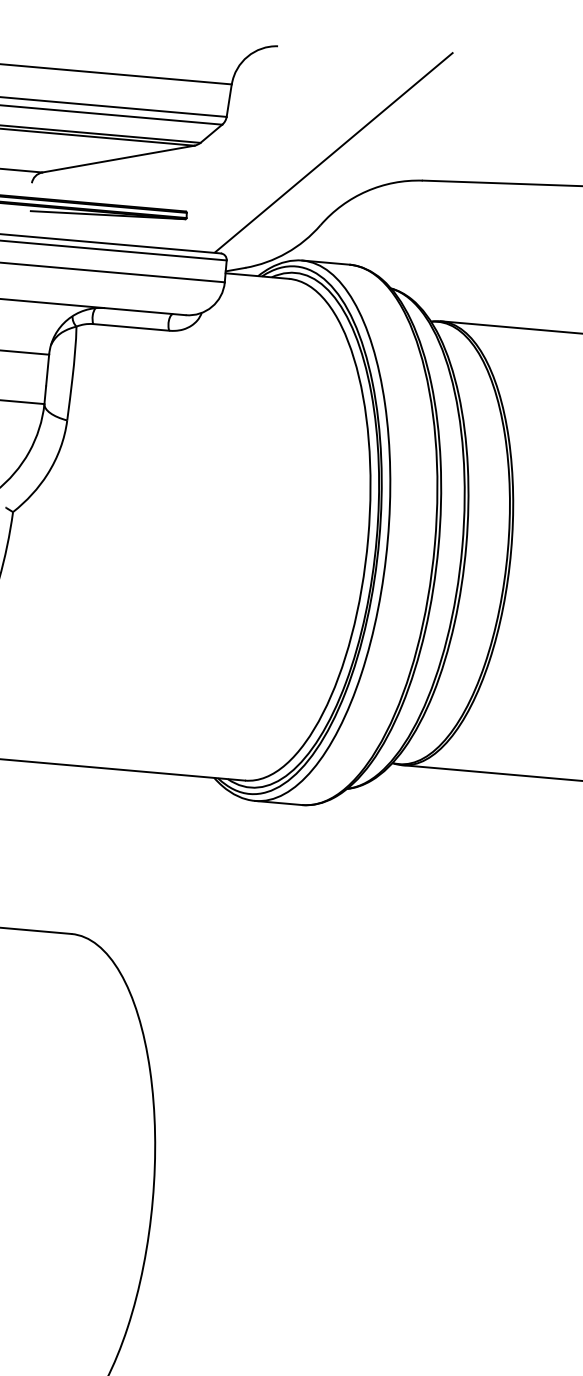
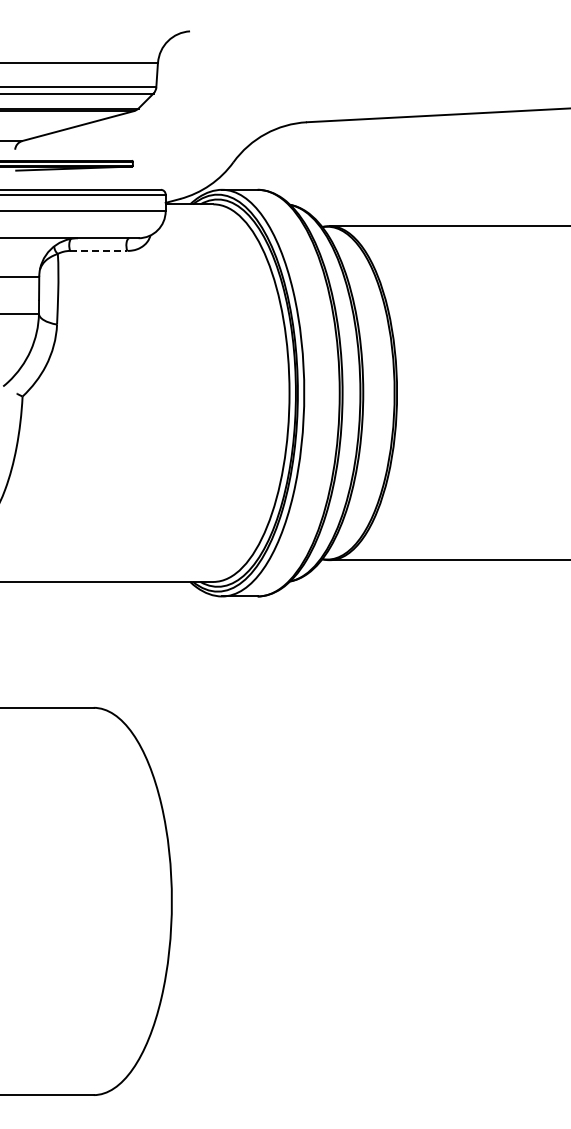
hatch: (333, 151) -> (238, 106), removed
line: (130, 326) -> (98, 250), solid -> dashed

